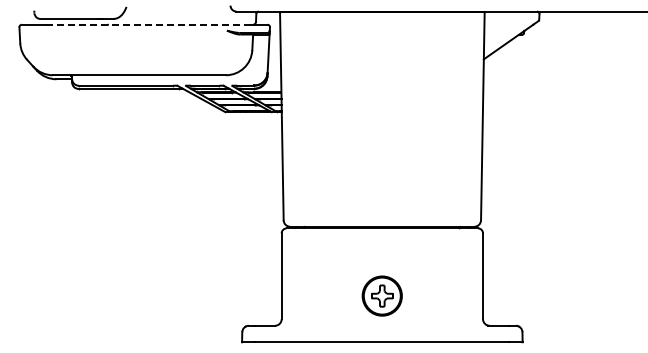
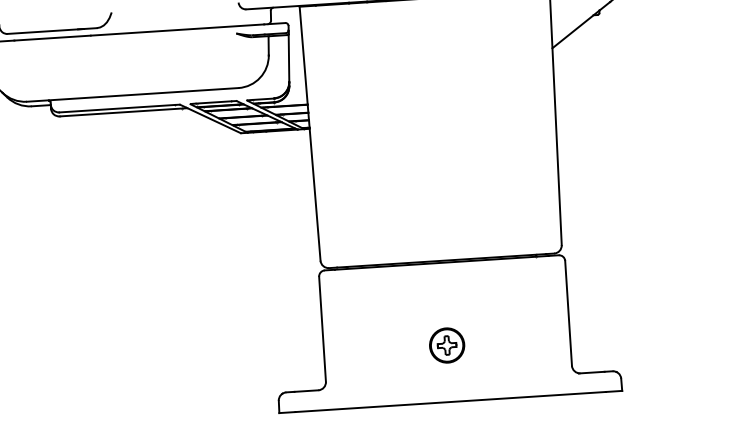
line: (148, 24) -> (139, 32), dashed -> solid
part: (382, 295) -> (447, 344), size x0.71

